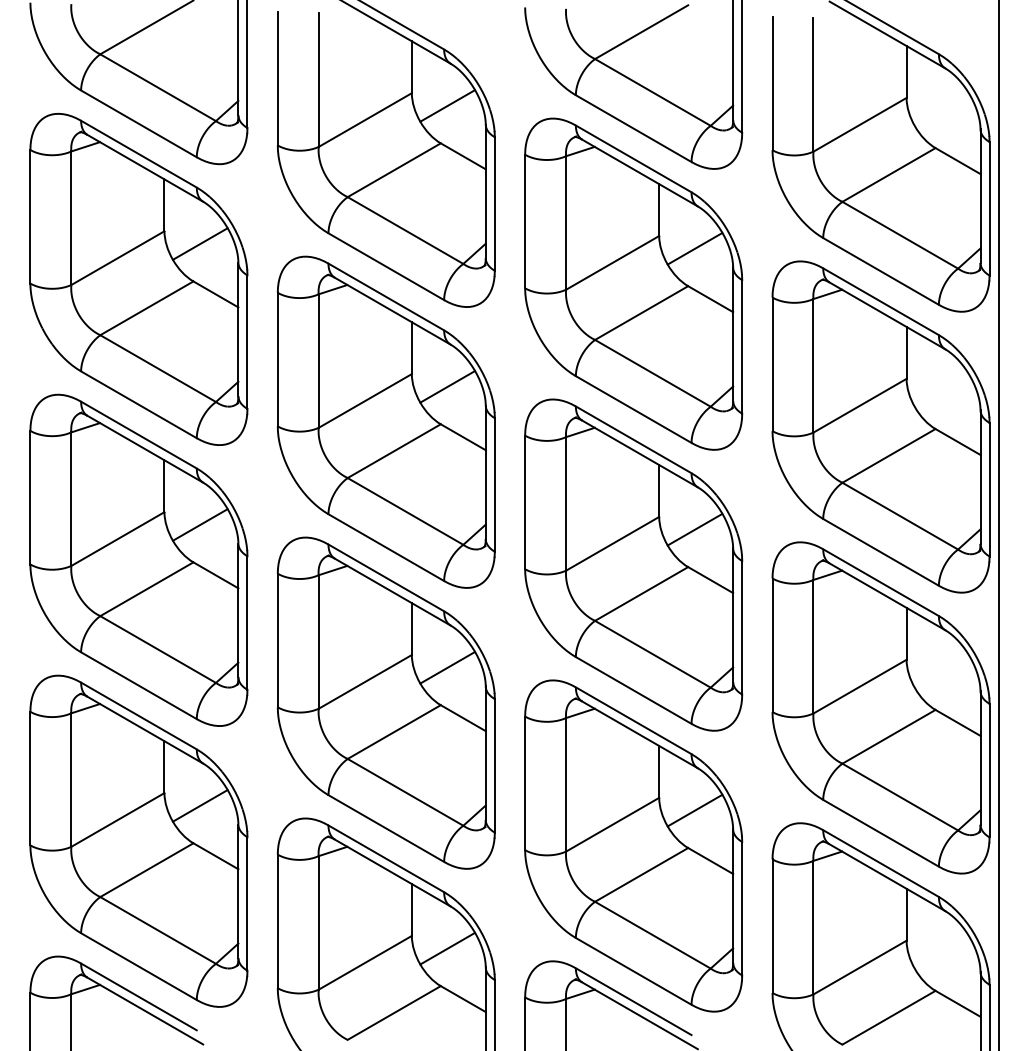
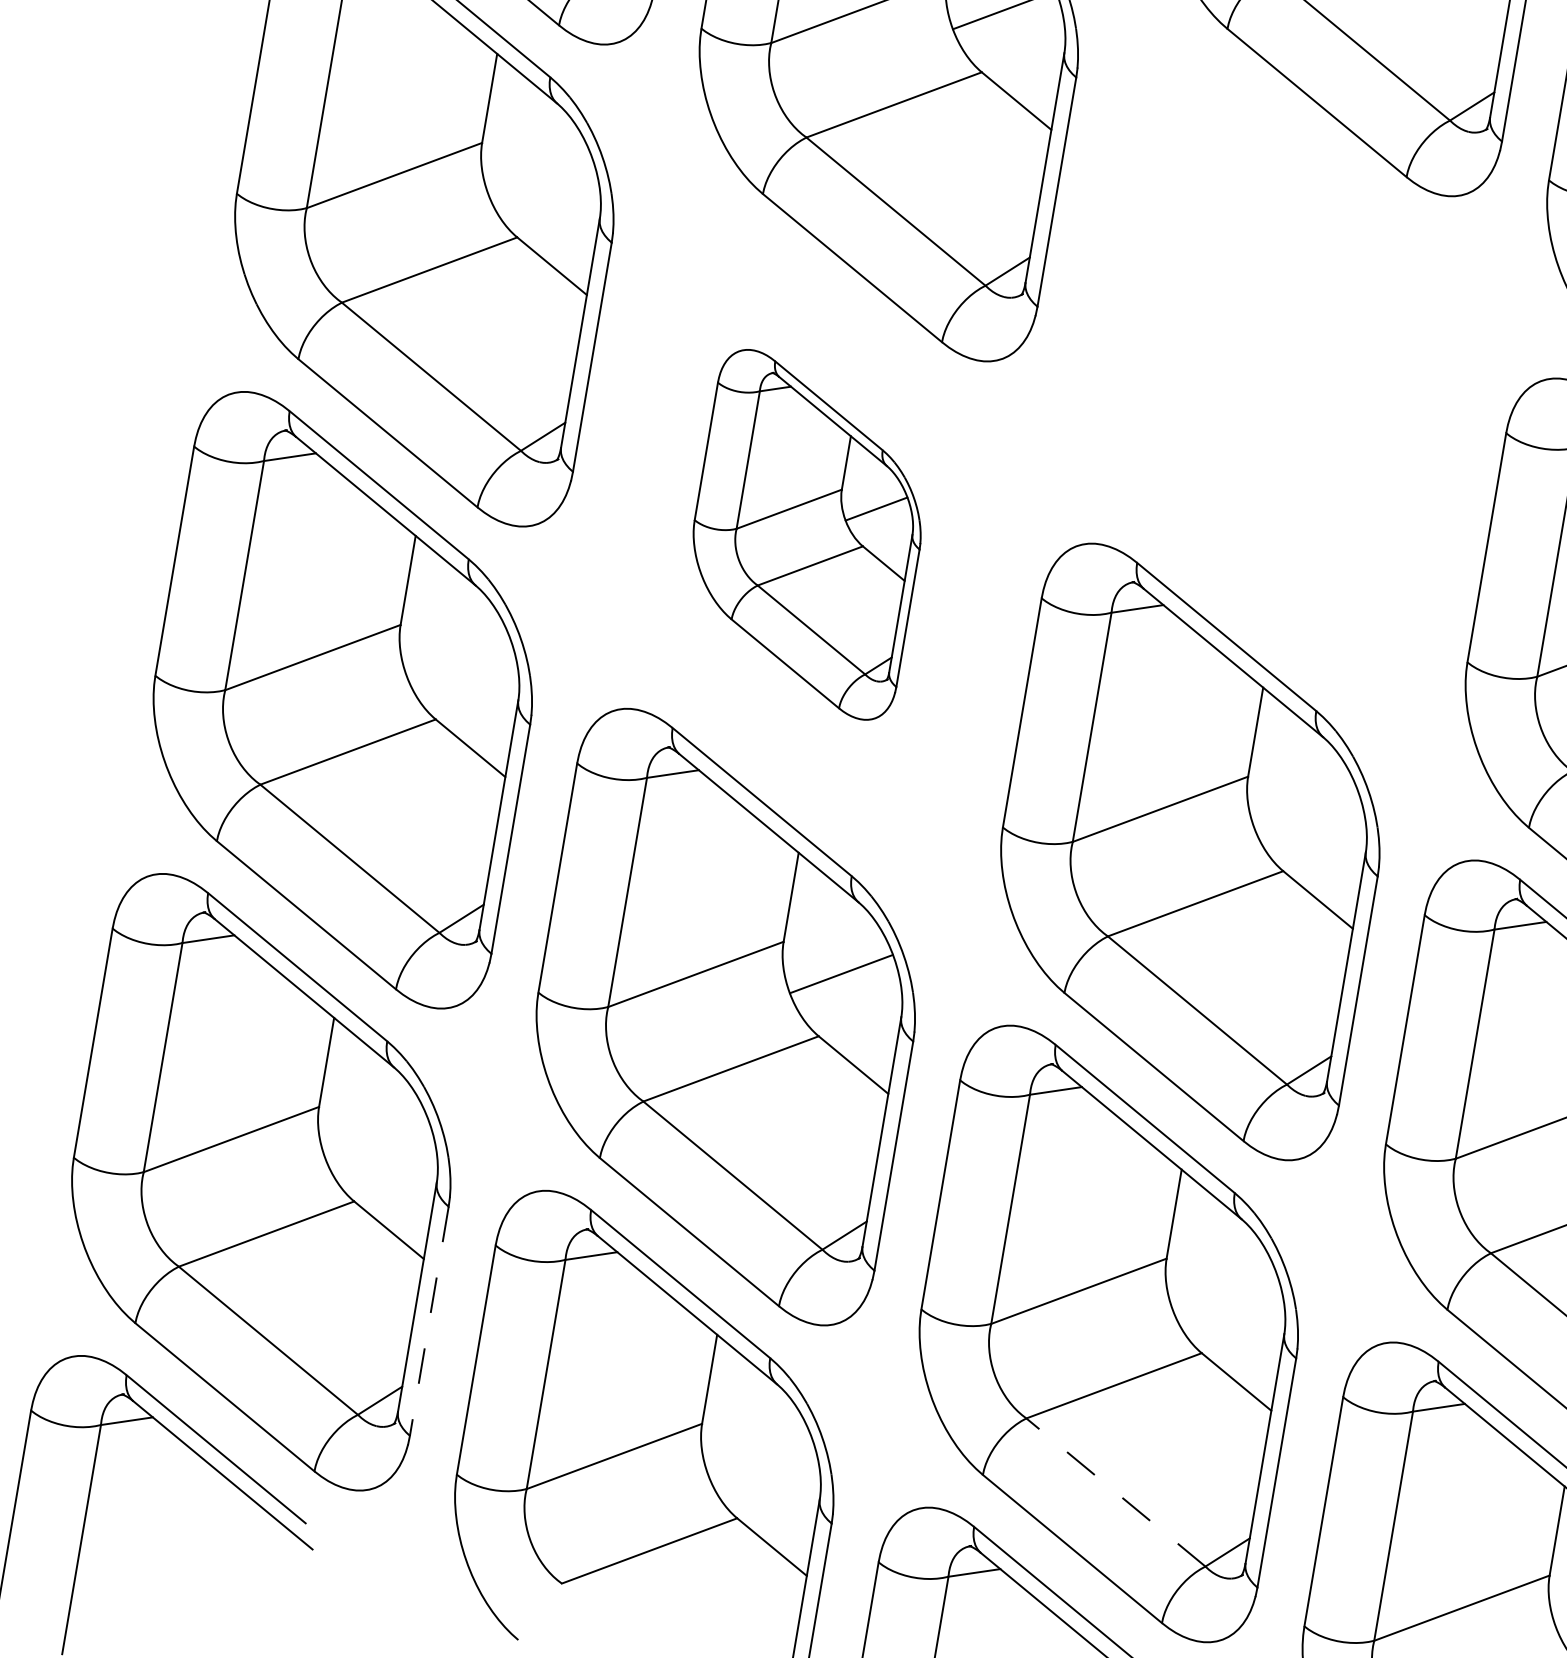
line: (199, 243) -> (538, 174), removed
part: (633, 283) -> (1271, 368), removed
part: (385, 421) -> (806, 533), size x0.6
line: (199, 524) -> (457, 656), removed
line: (694, 529) -> (1305, 808), removed
line: (199, 805) -> (375, 1138), removed
line: (694, 810) -> (1223, 1290), removed
line: (247, 903) -> (429, 1320), solid -> dashed
line: (652, 935) -> (1115, 1492), solid -> dashed
line: (447, 948) -> (759, 1455), removed

